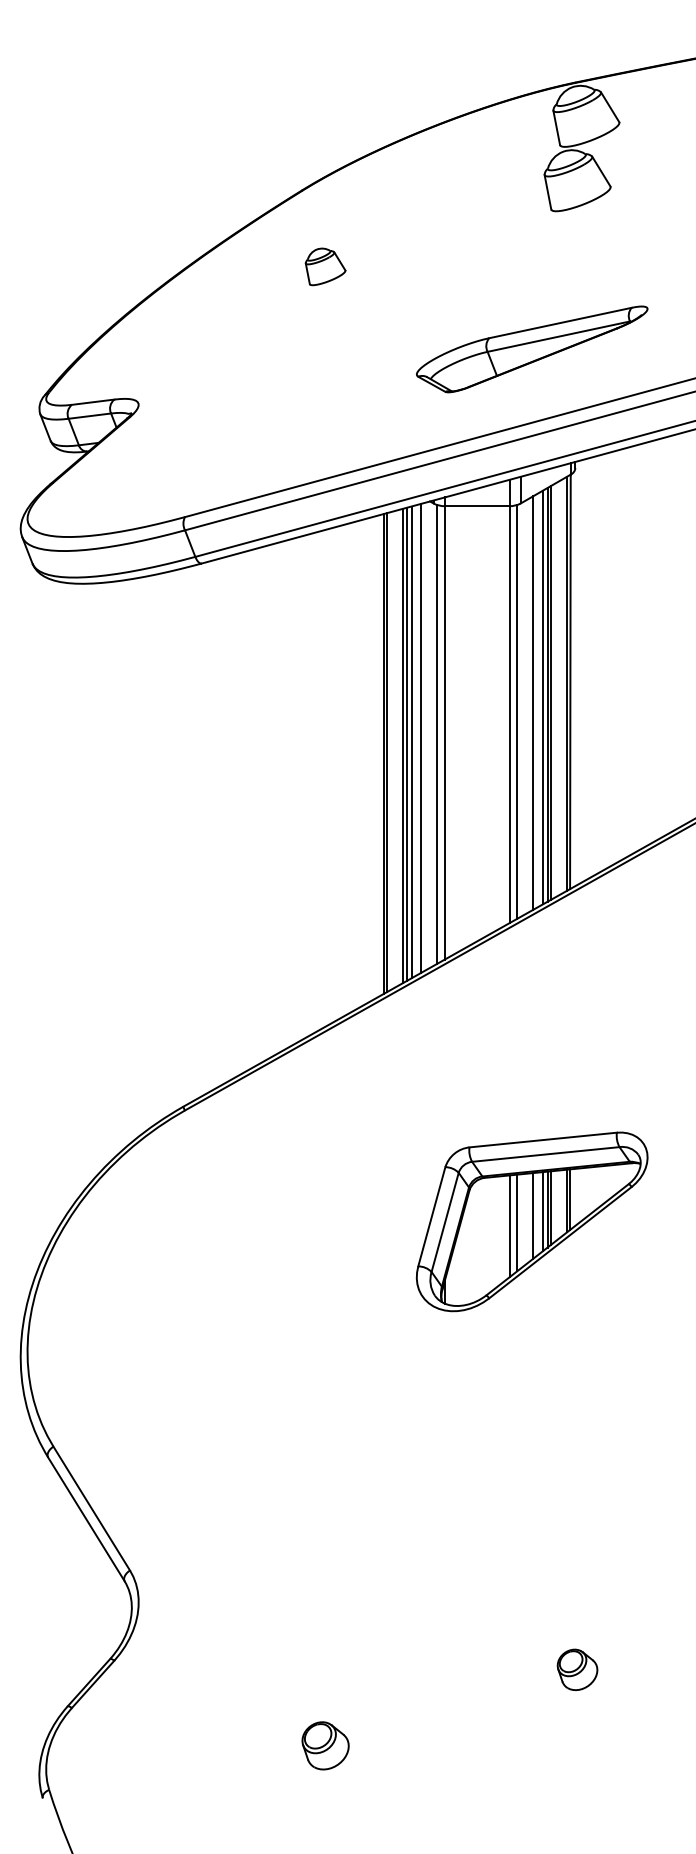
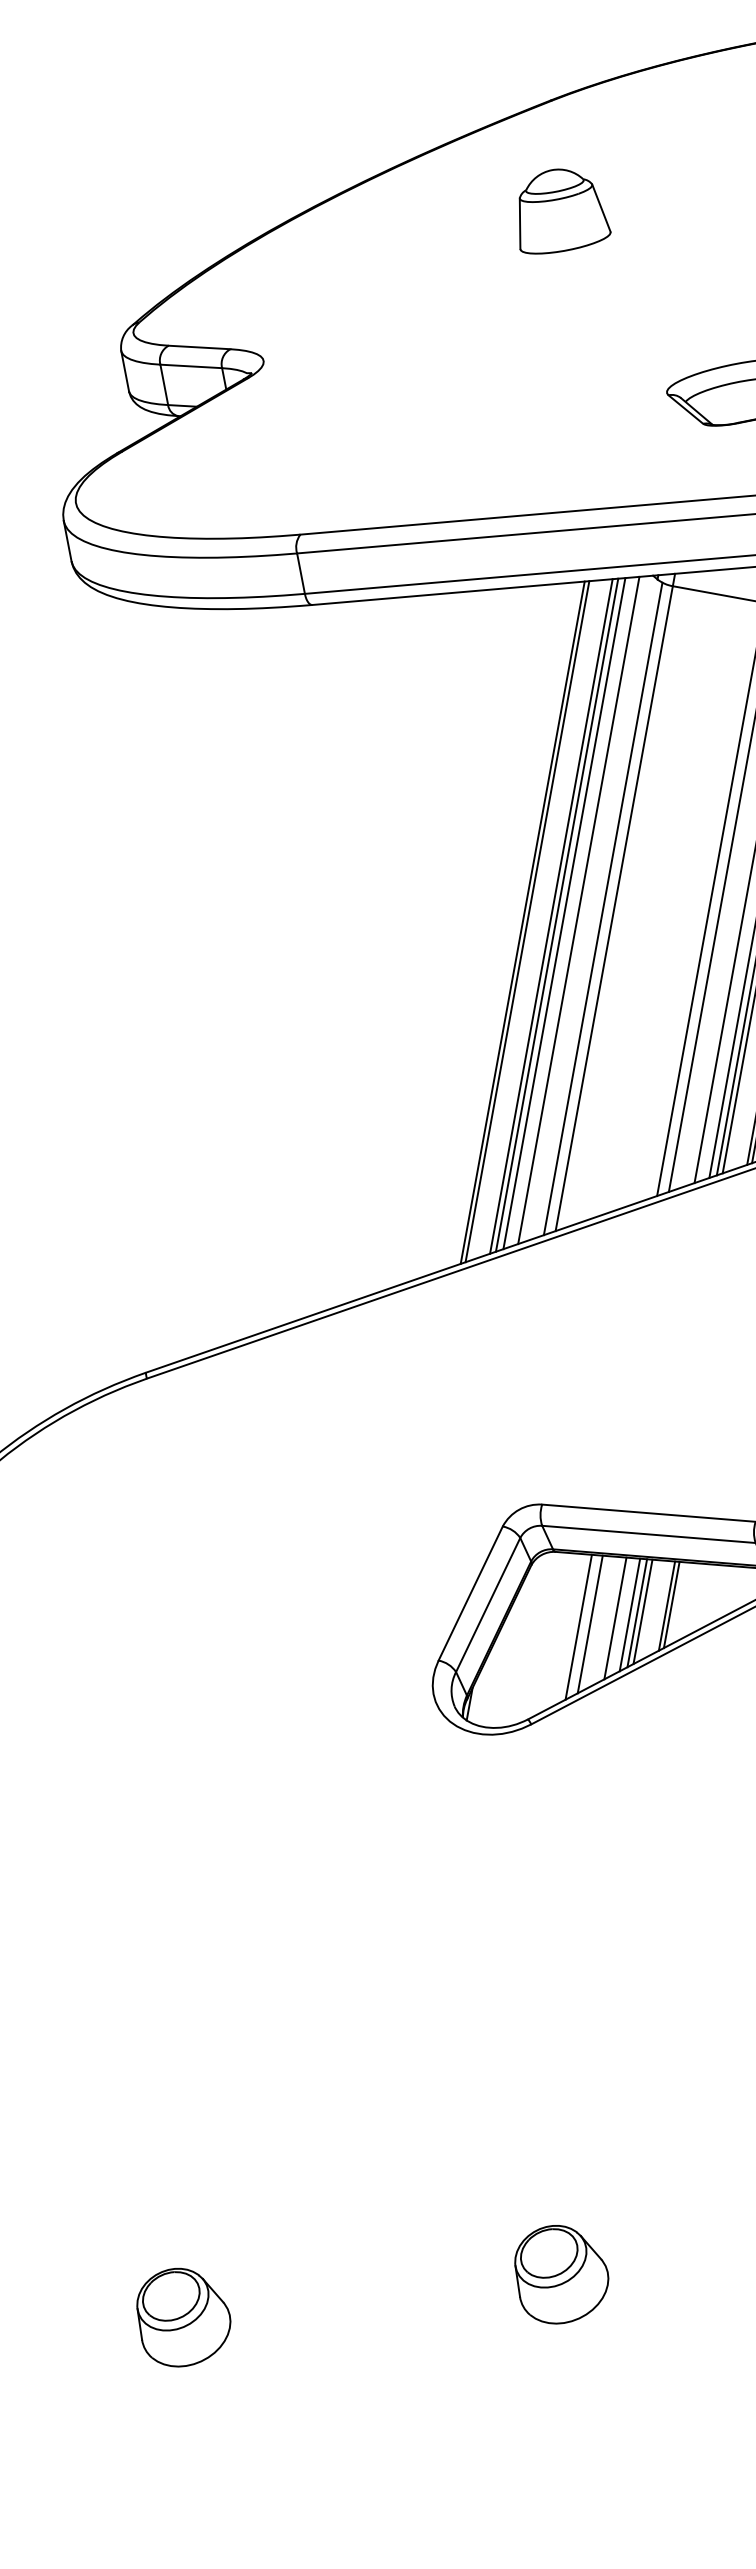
part: (325, 266) -> (565, 214), size x1.67
part: (577, 1669) -> (560, 2275), size x1.67
part: (325, 1745) -> (182, 2318), size x1.43

